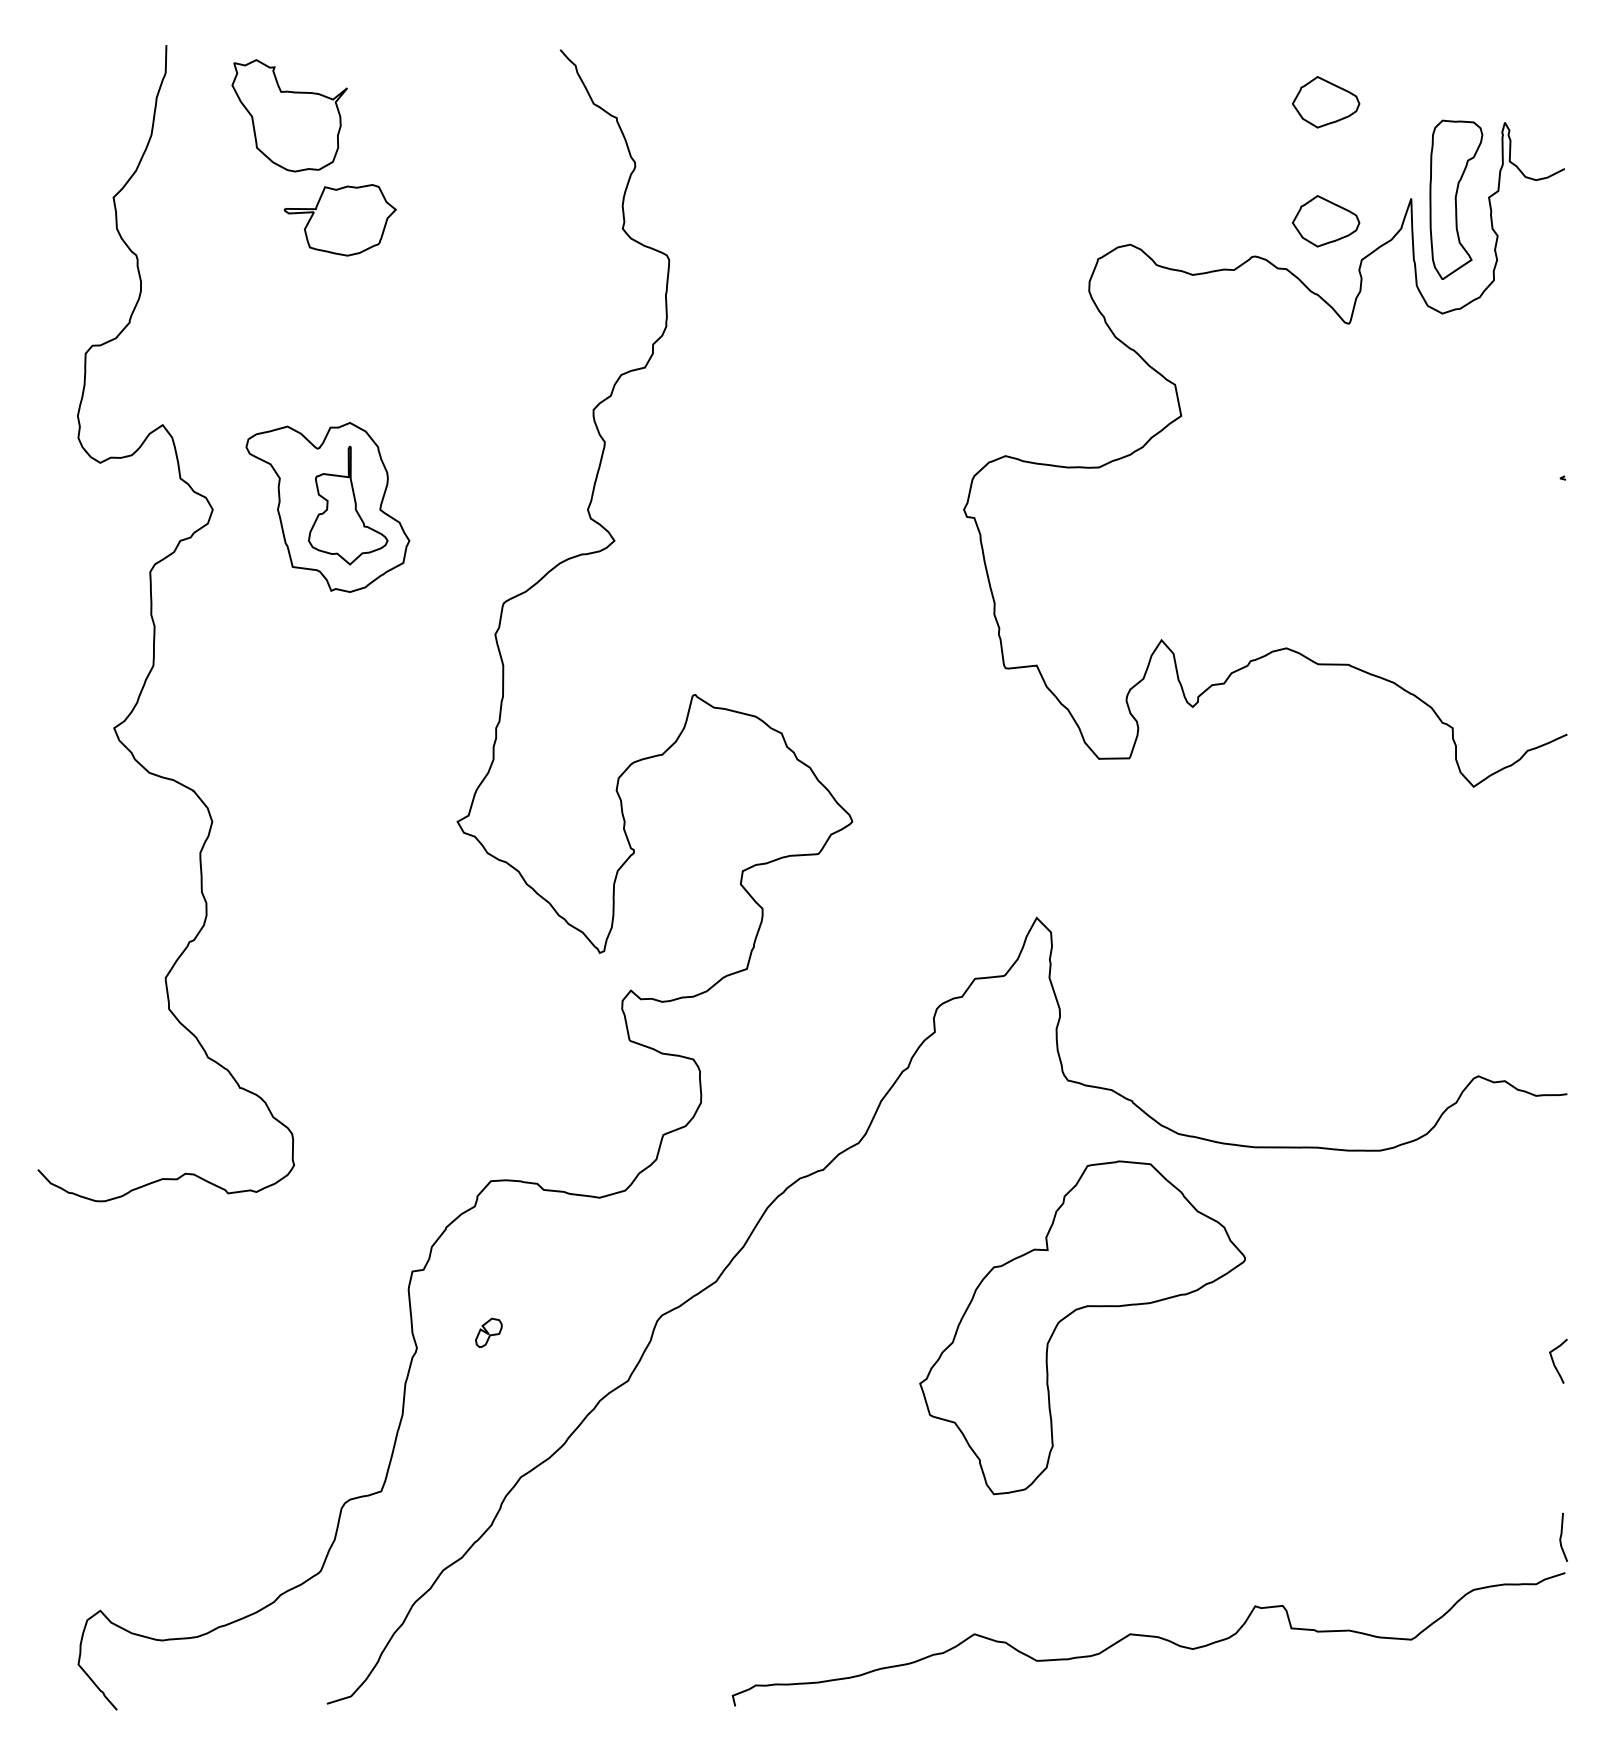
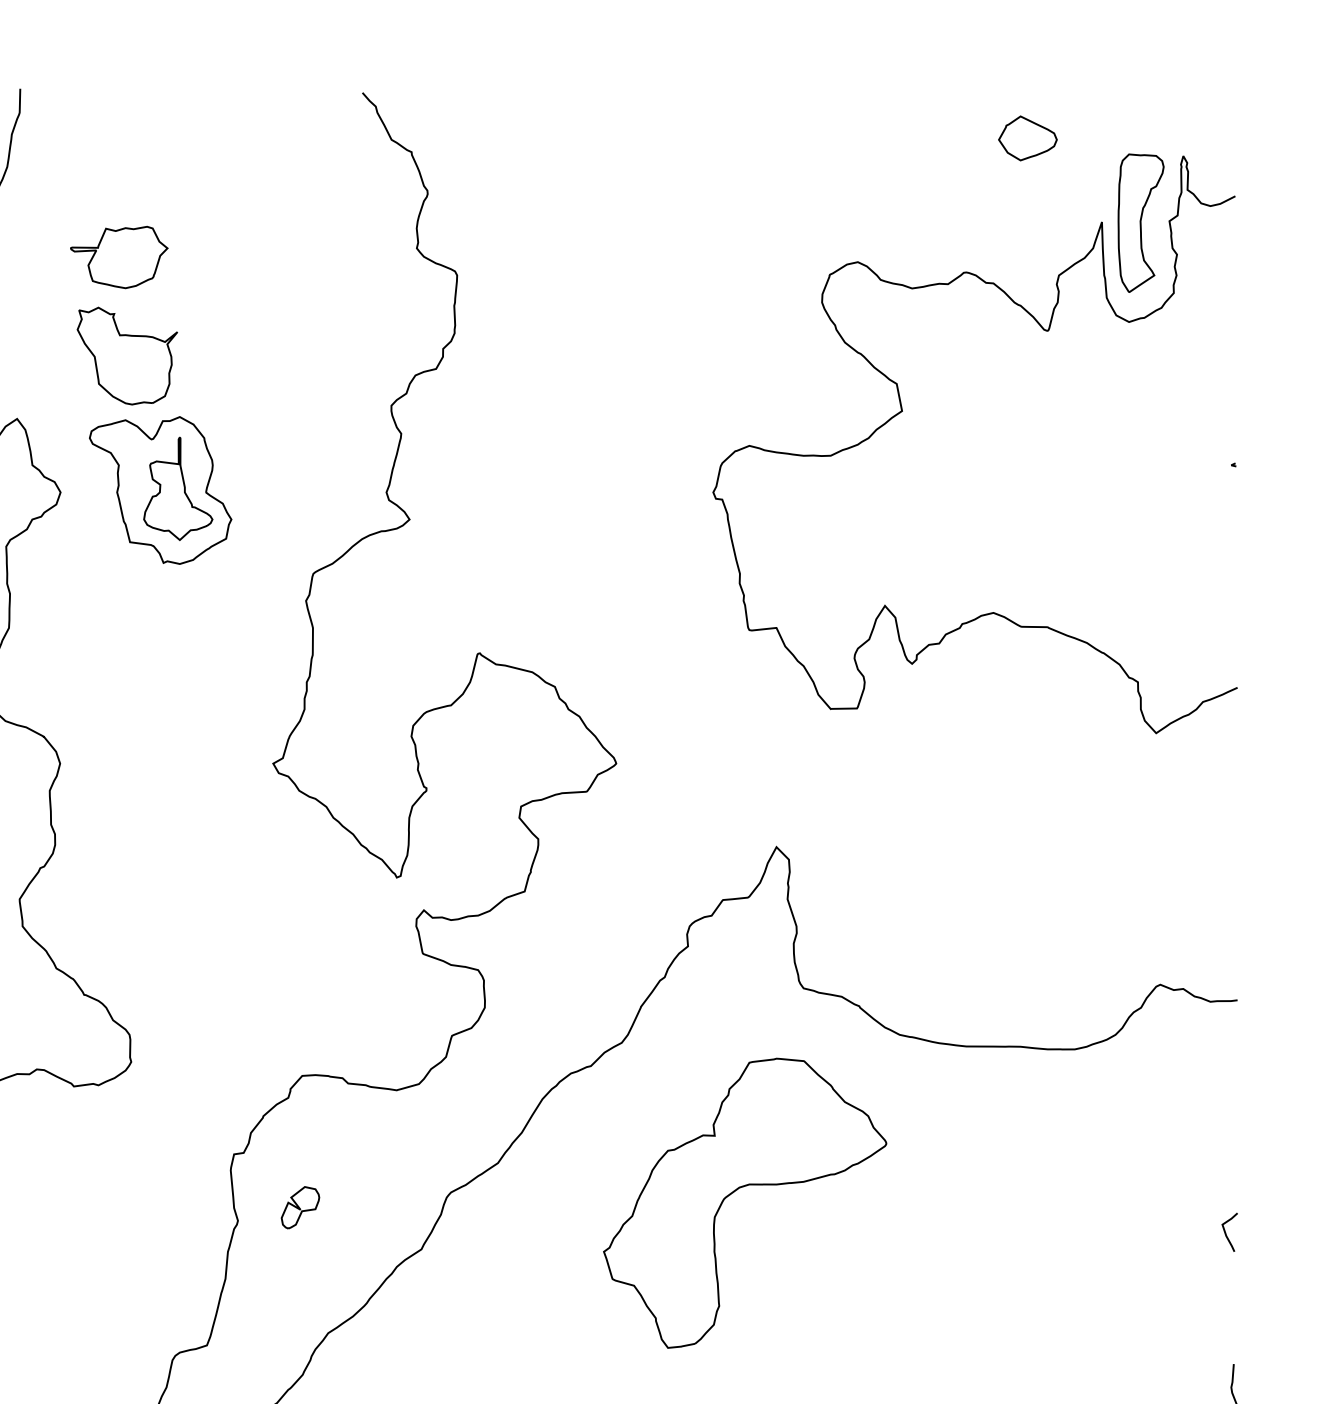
part: (289, 115) -> (127, 355), moved
part: (339, 220) -> (118, 257), moved
part: (1326, 221) -> (1028, 242), removed
part: (1074, 1312) -> (738, 1189), moved
part: (488, 1332) -> (300, 1207), size x1.67

